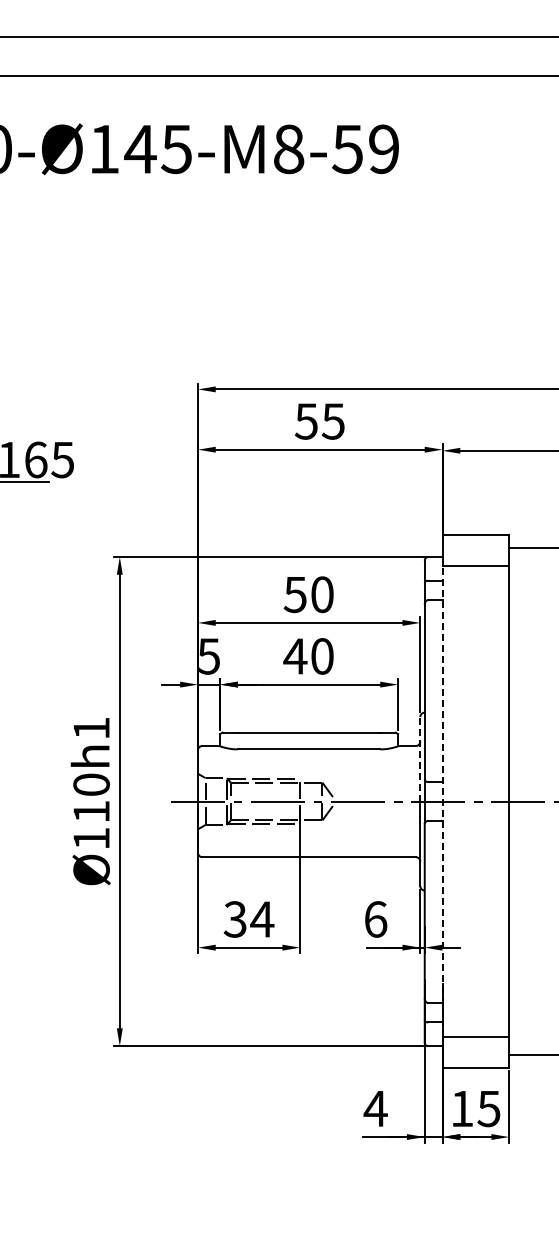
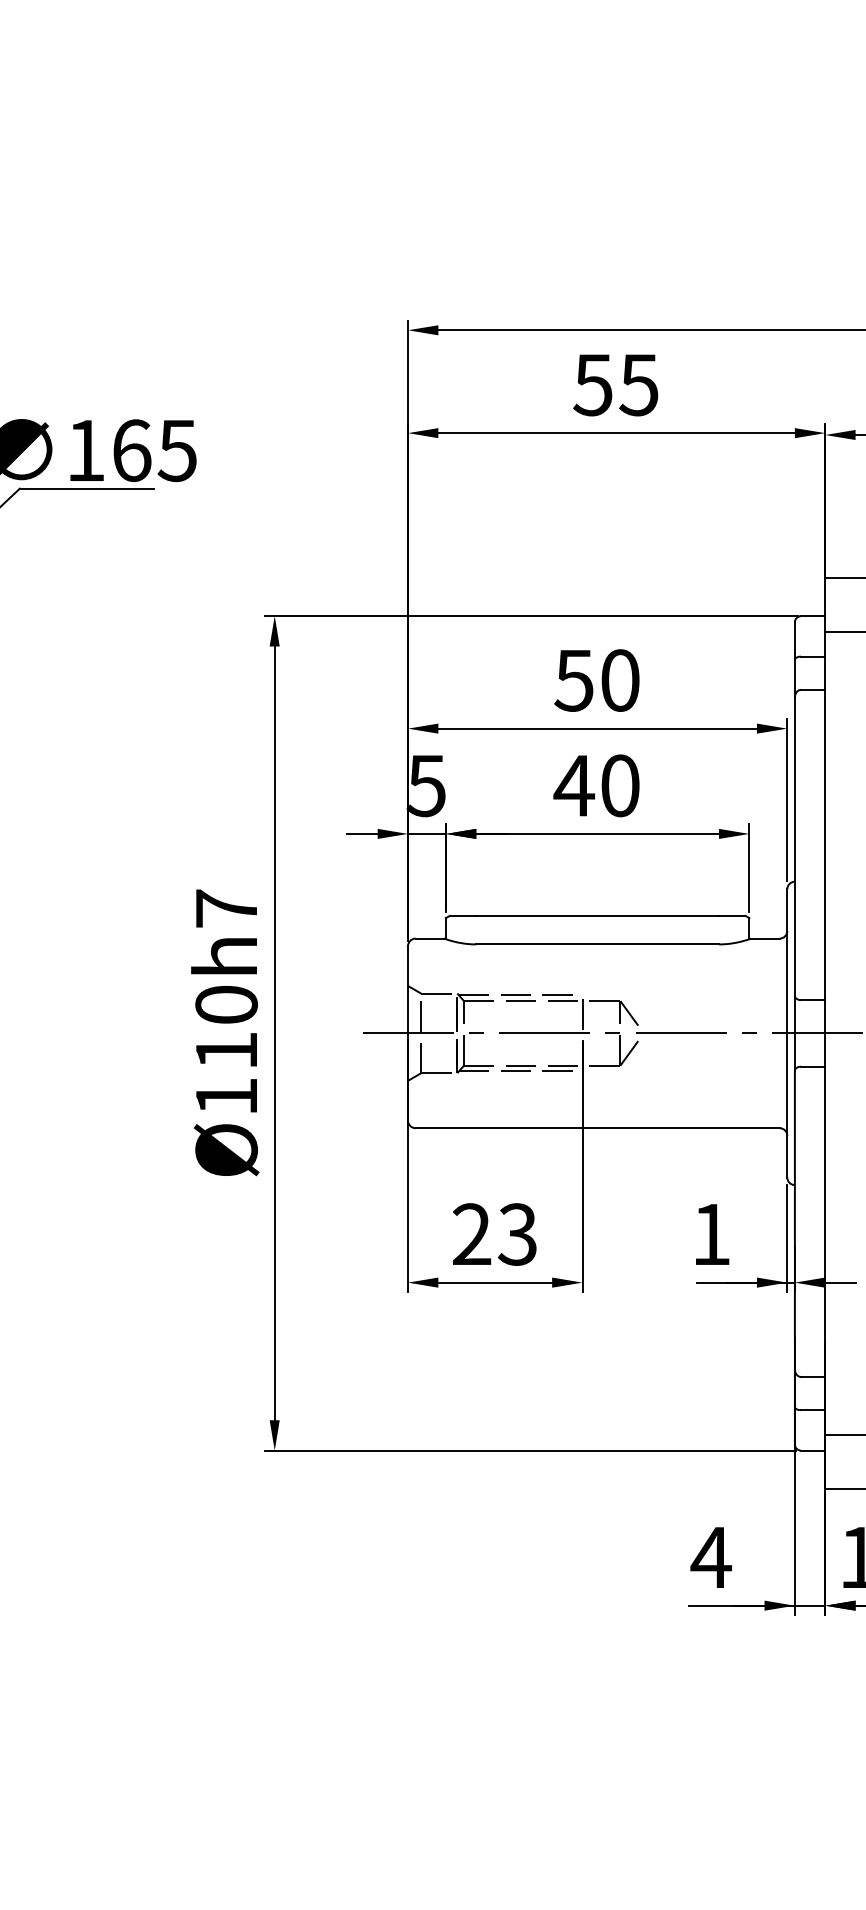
text: (91, 728) -> (226, 908), Ø110h1 -> Ø110h7
line: (420, 758) -> (787, 959), dashed -> solid
line: (442, 801) -> (825, 1033), dashed -> solid
text: (248, 919) -> (494, 1234), 34 -> 23
text: (376, 919) -> (712, 1234), 6 -> 1

